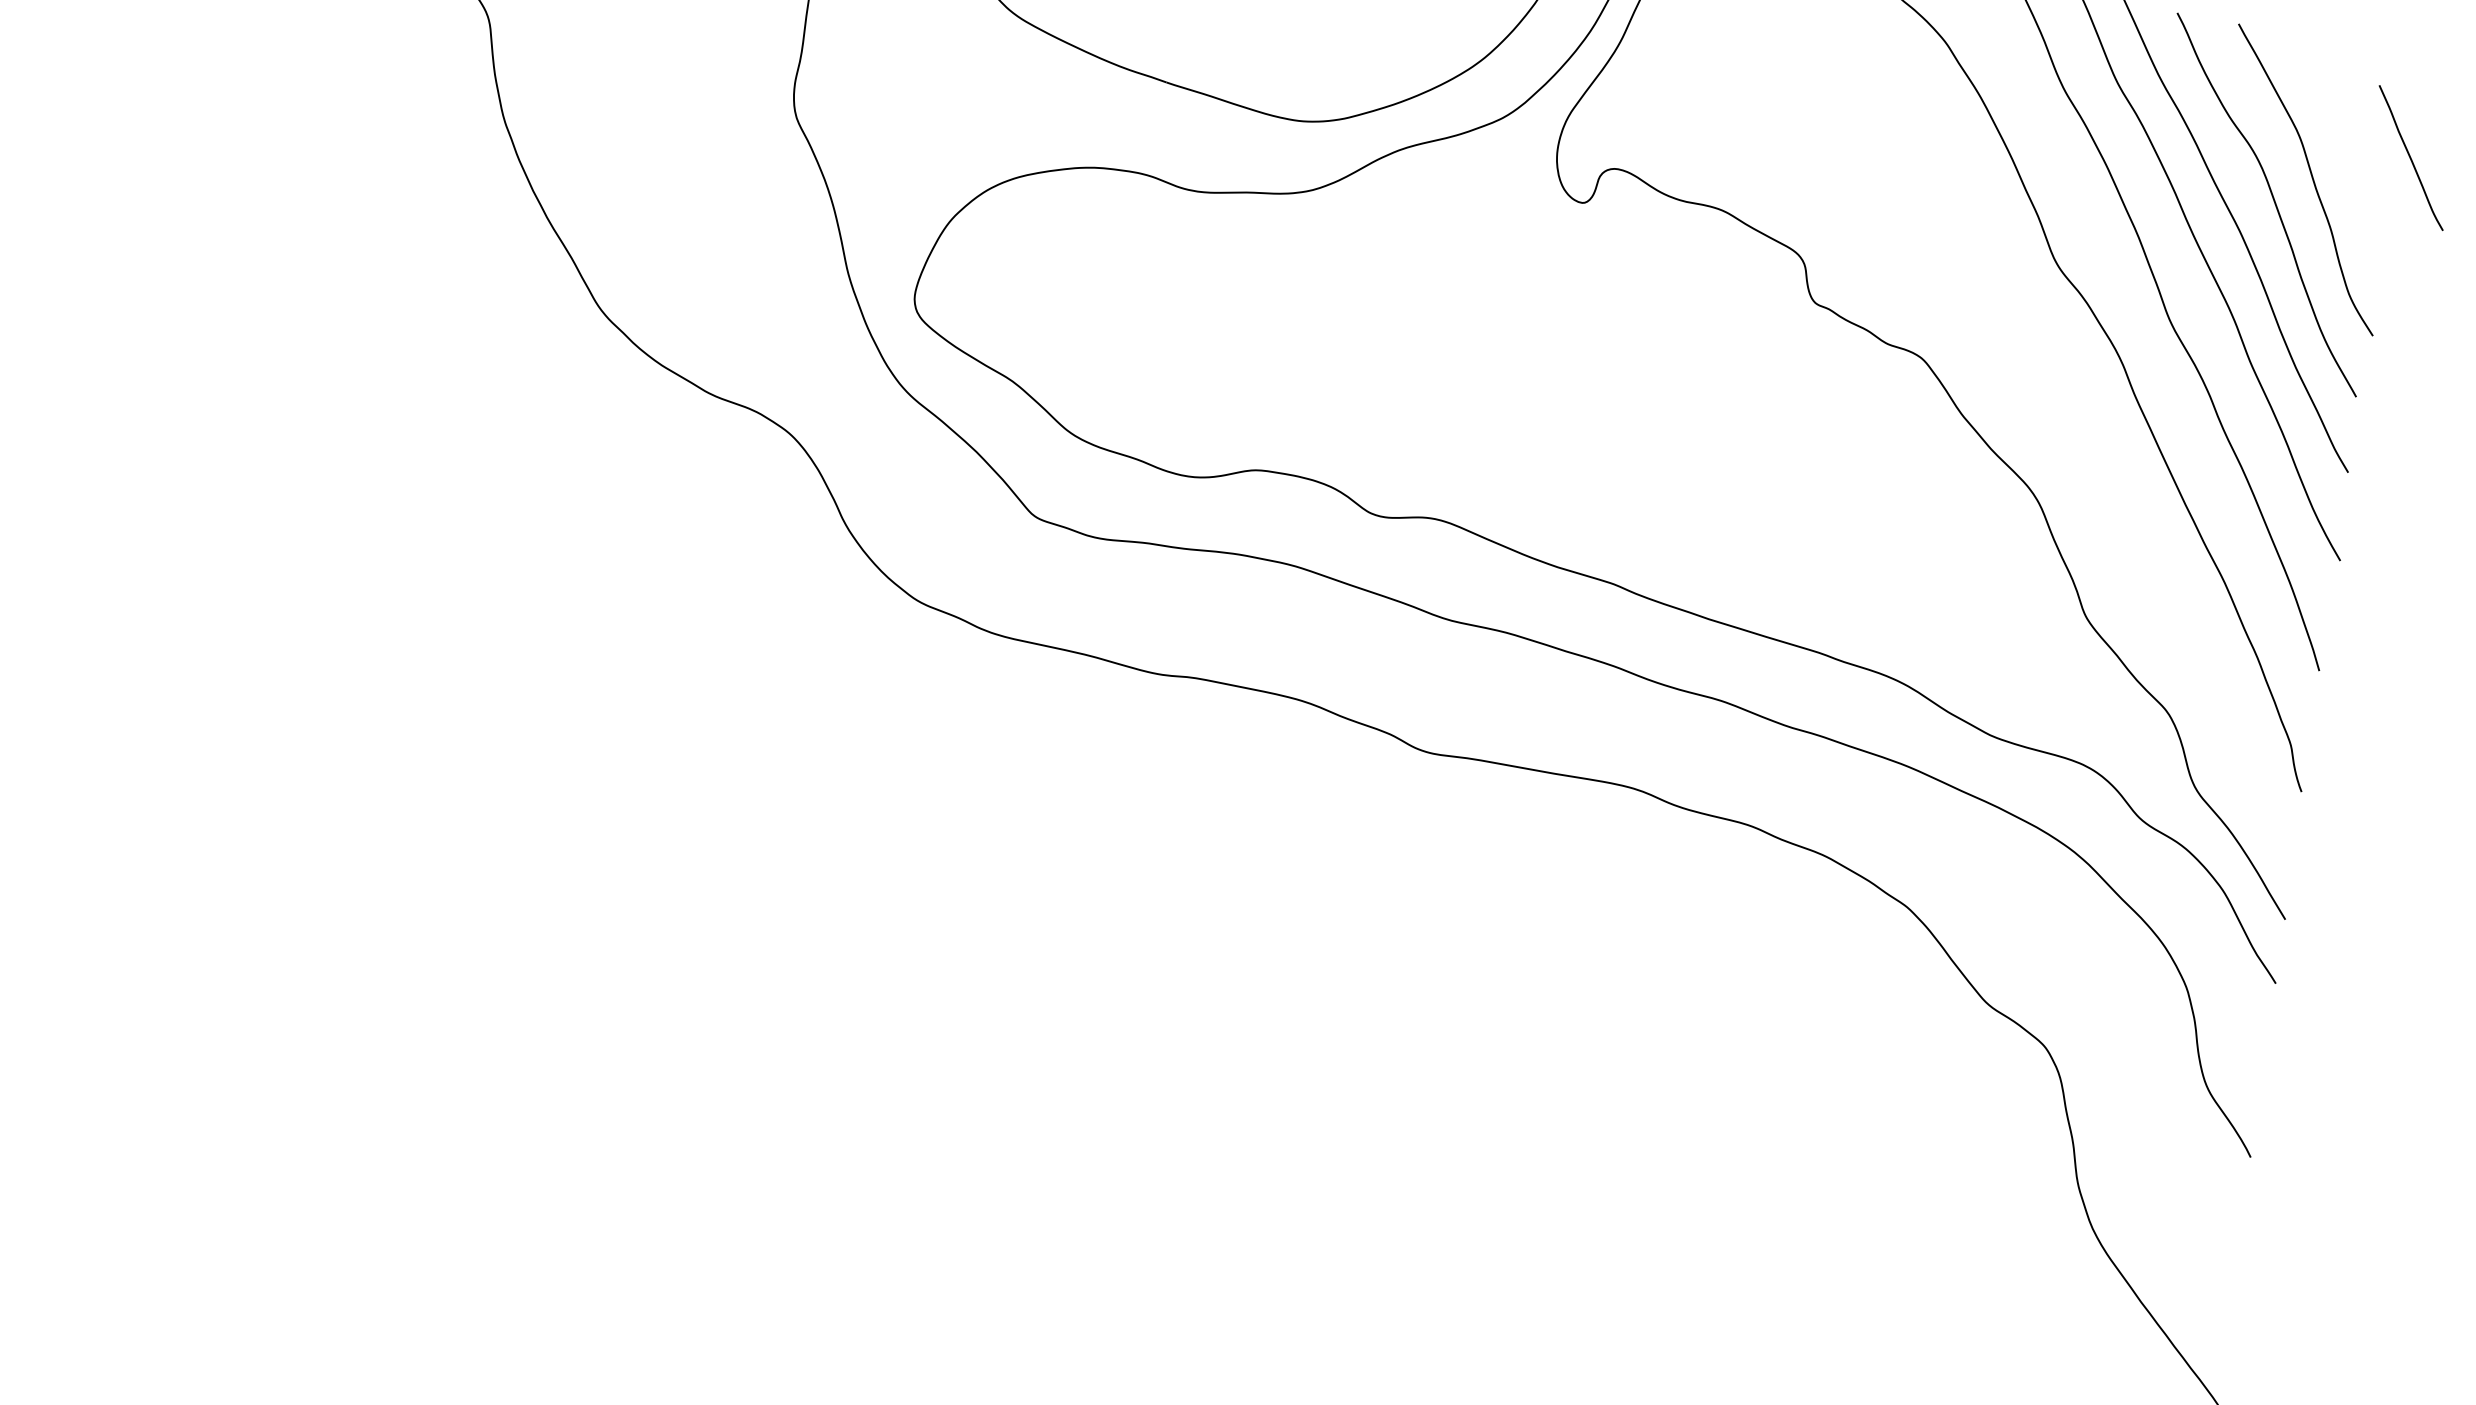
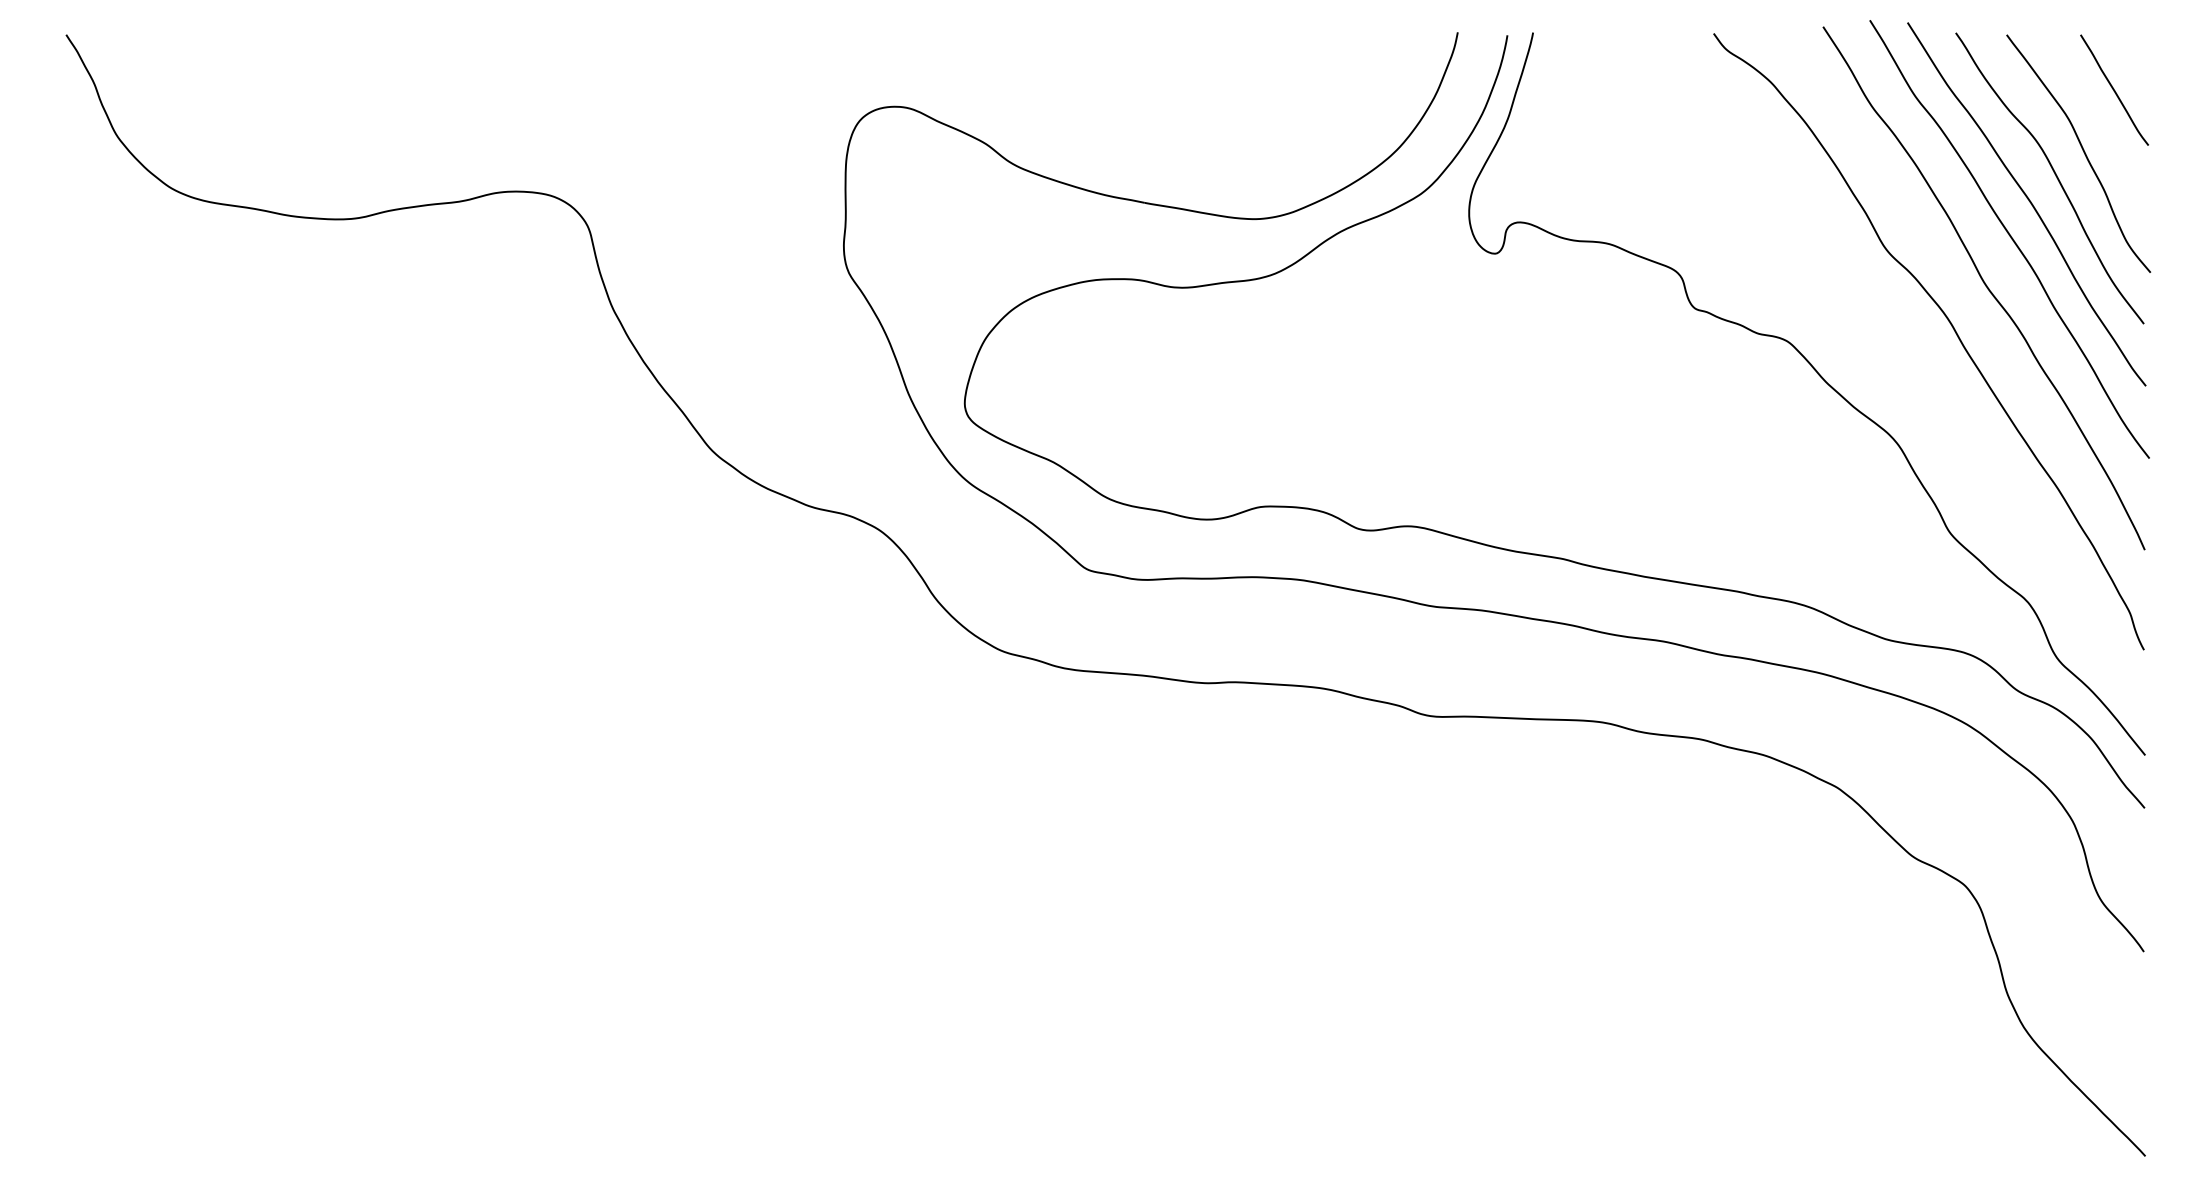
curve: (2411, 157) -> (2114, 89), moved

